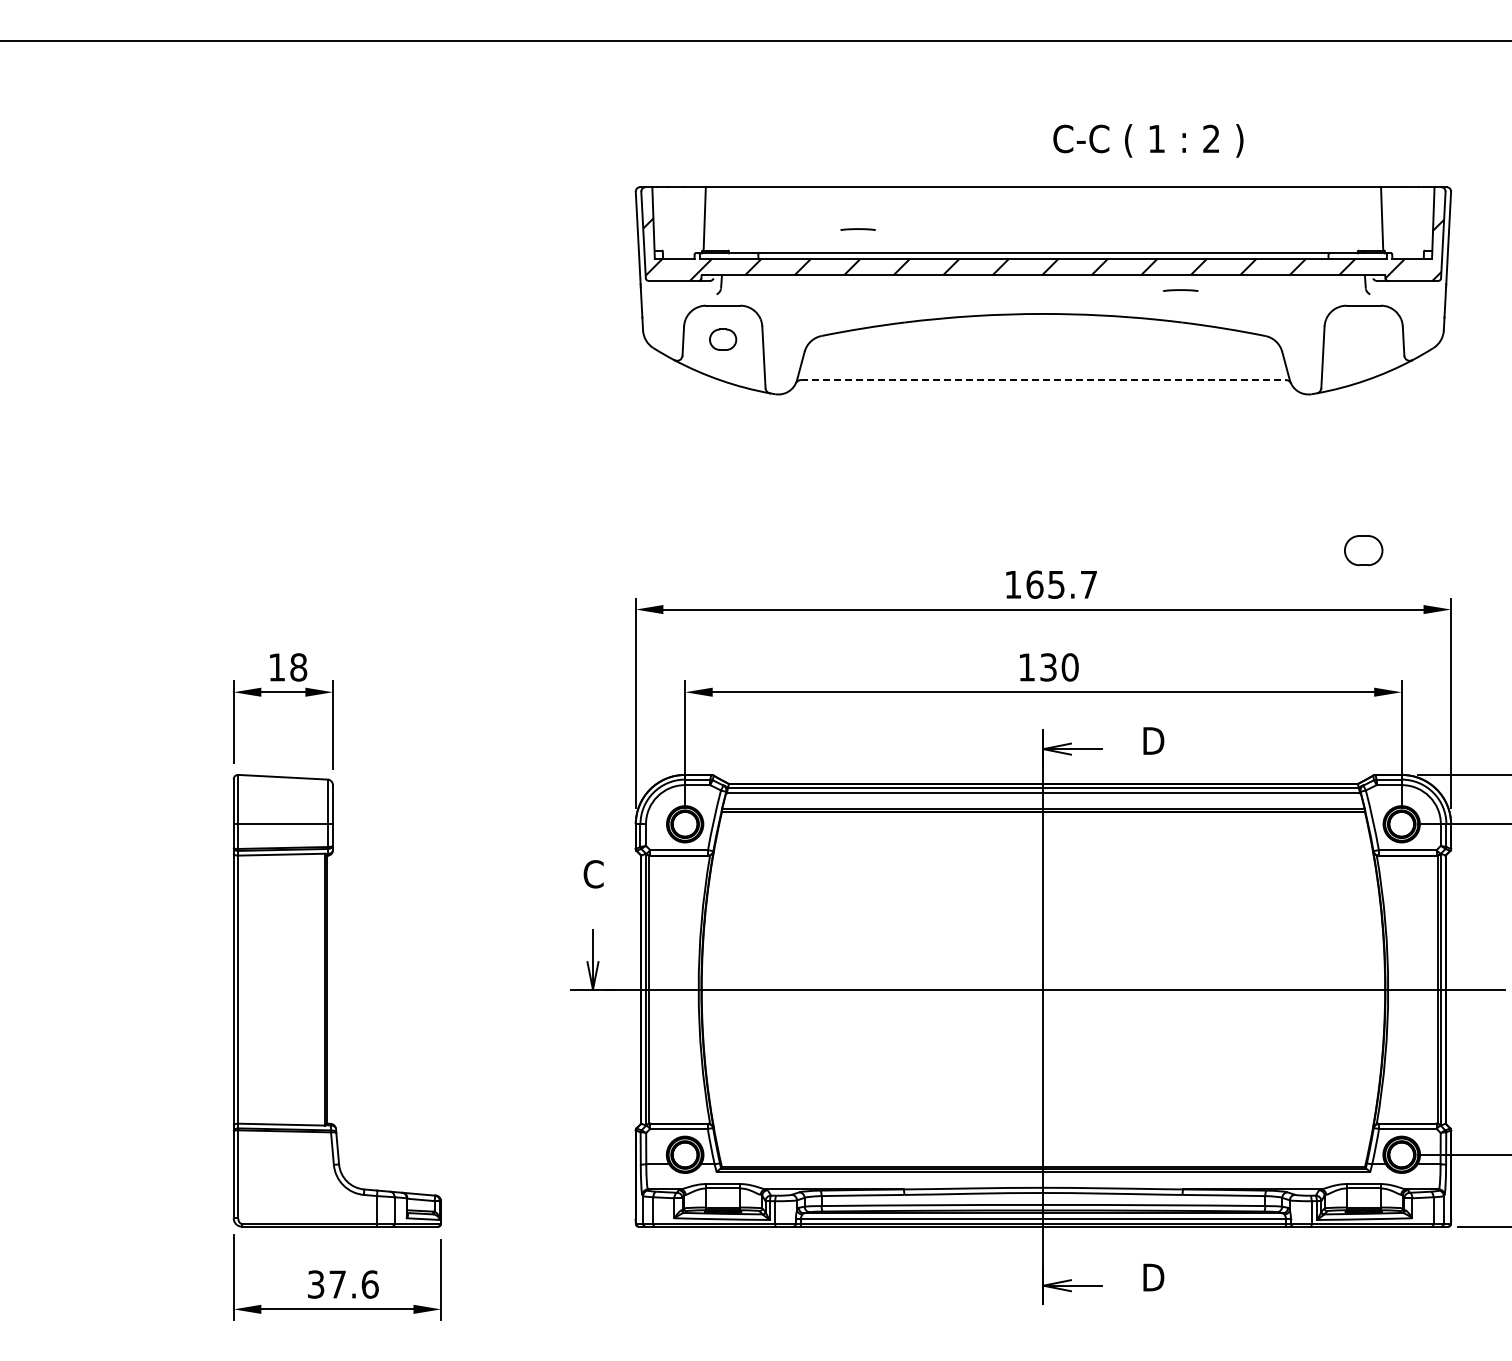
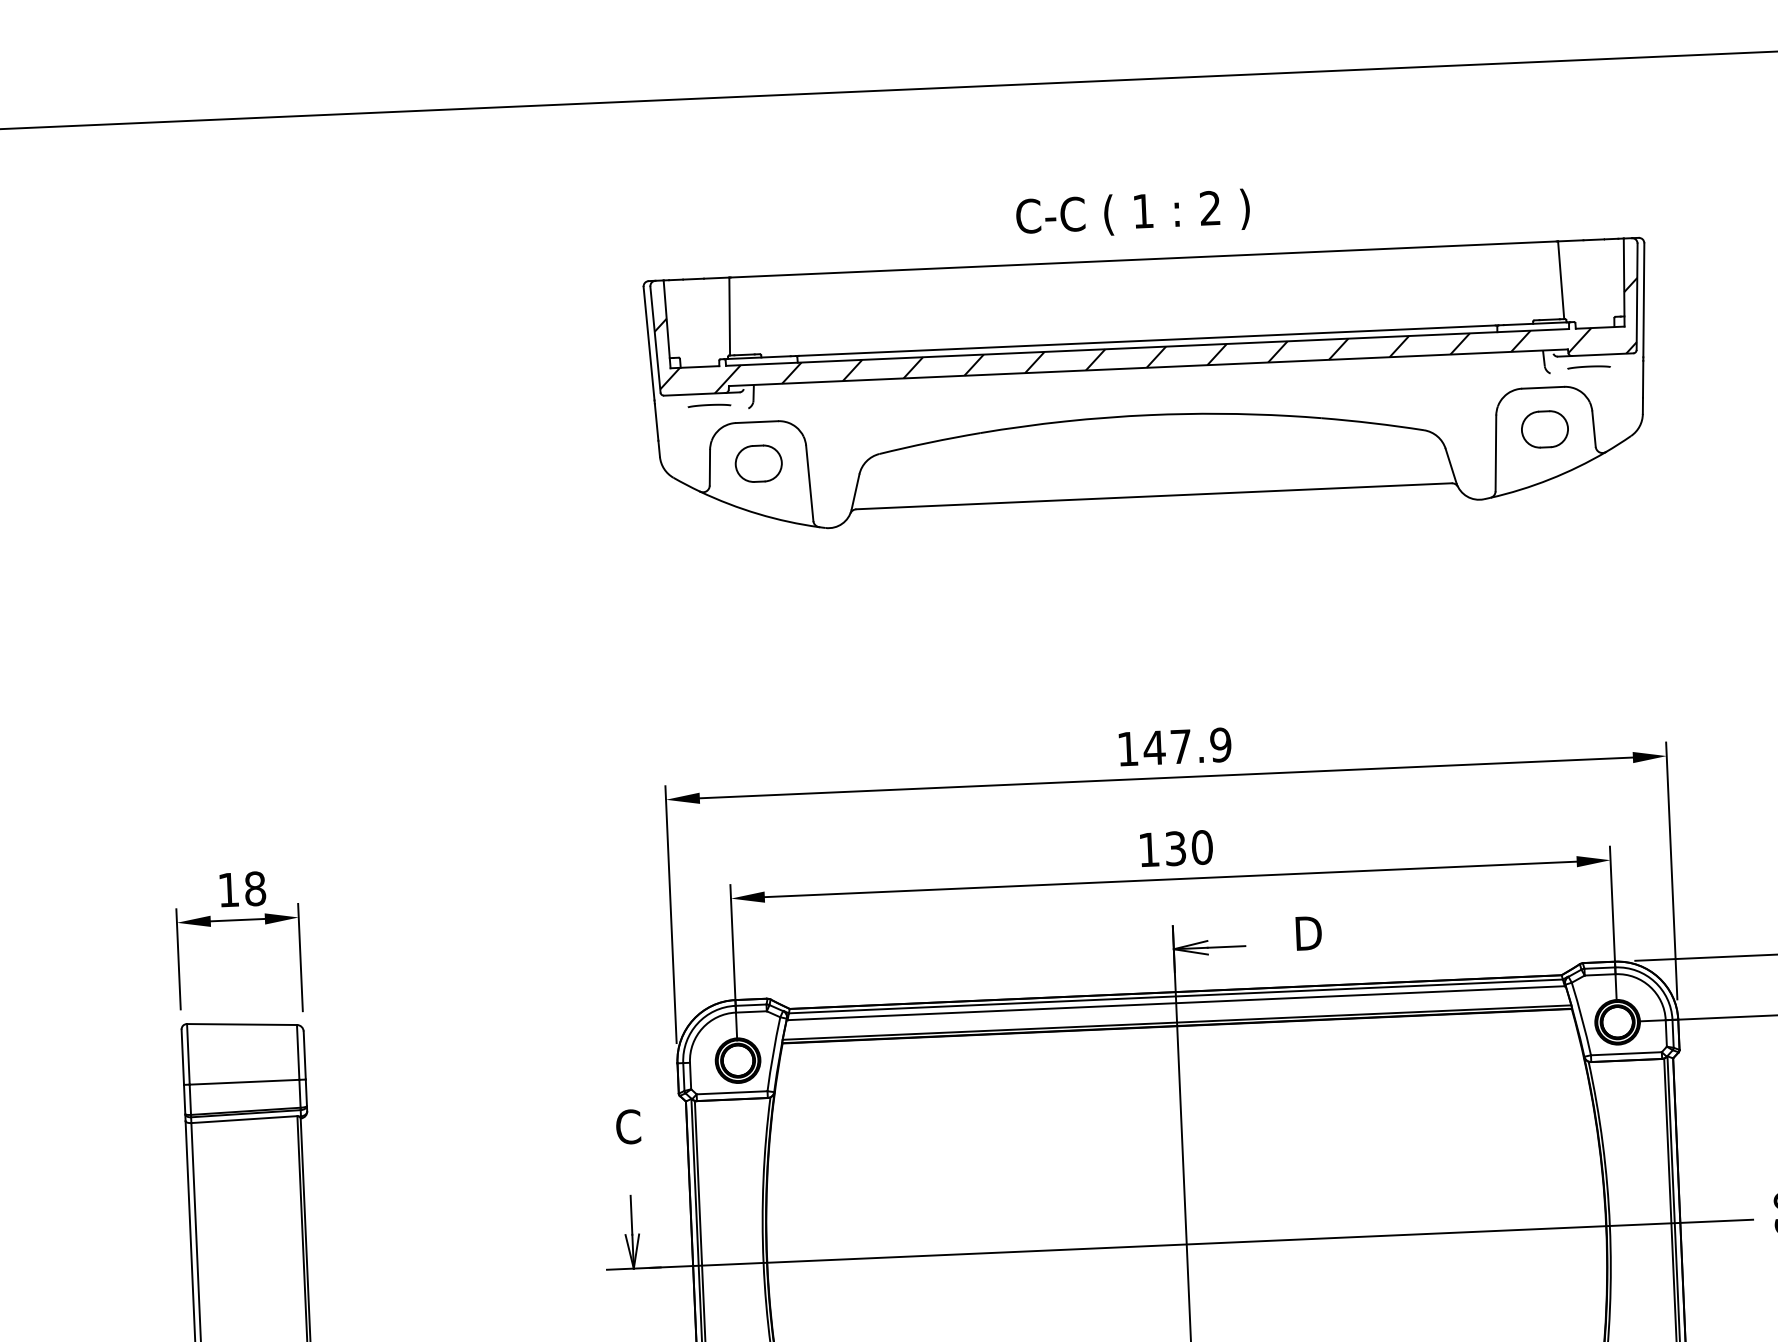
text: (1148, 140) -> (1133, 213), moved
line: (857, 229) -> (708, 405), moved
line: (1180, 290) -> (1588, 367), moved
part: (722, 339) -> (757, 463), size x1.43
line: (1043, 380) -> (1154, 496), dashed -> solid
part: (1363, 550) -> (1544, 429), moved
text: (1061, 584) -> (1187, 746), 165.7 -> 147.9

